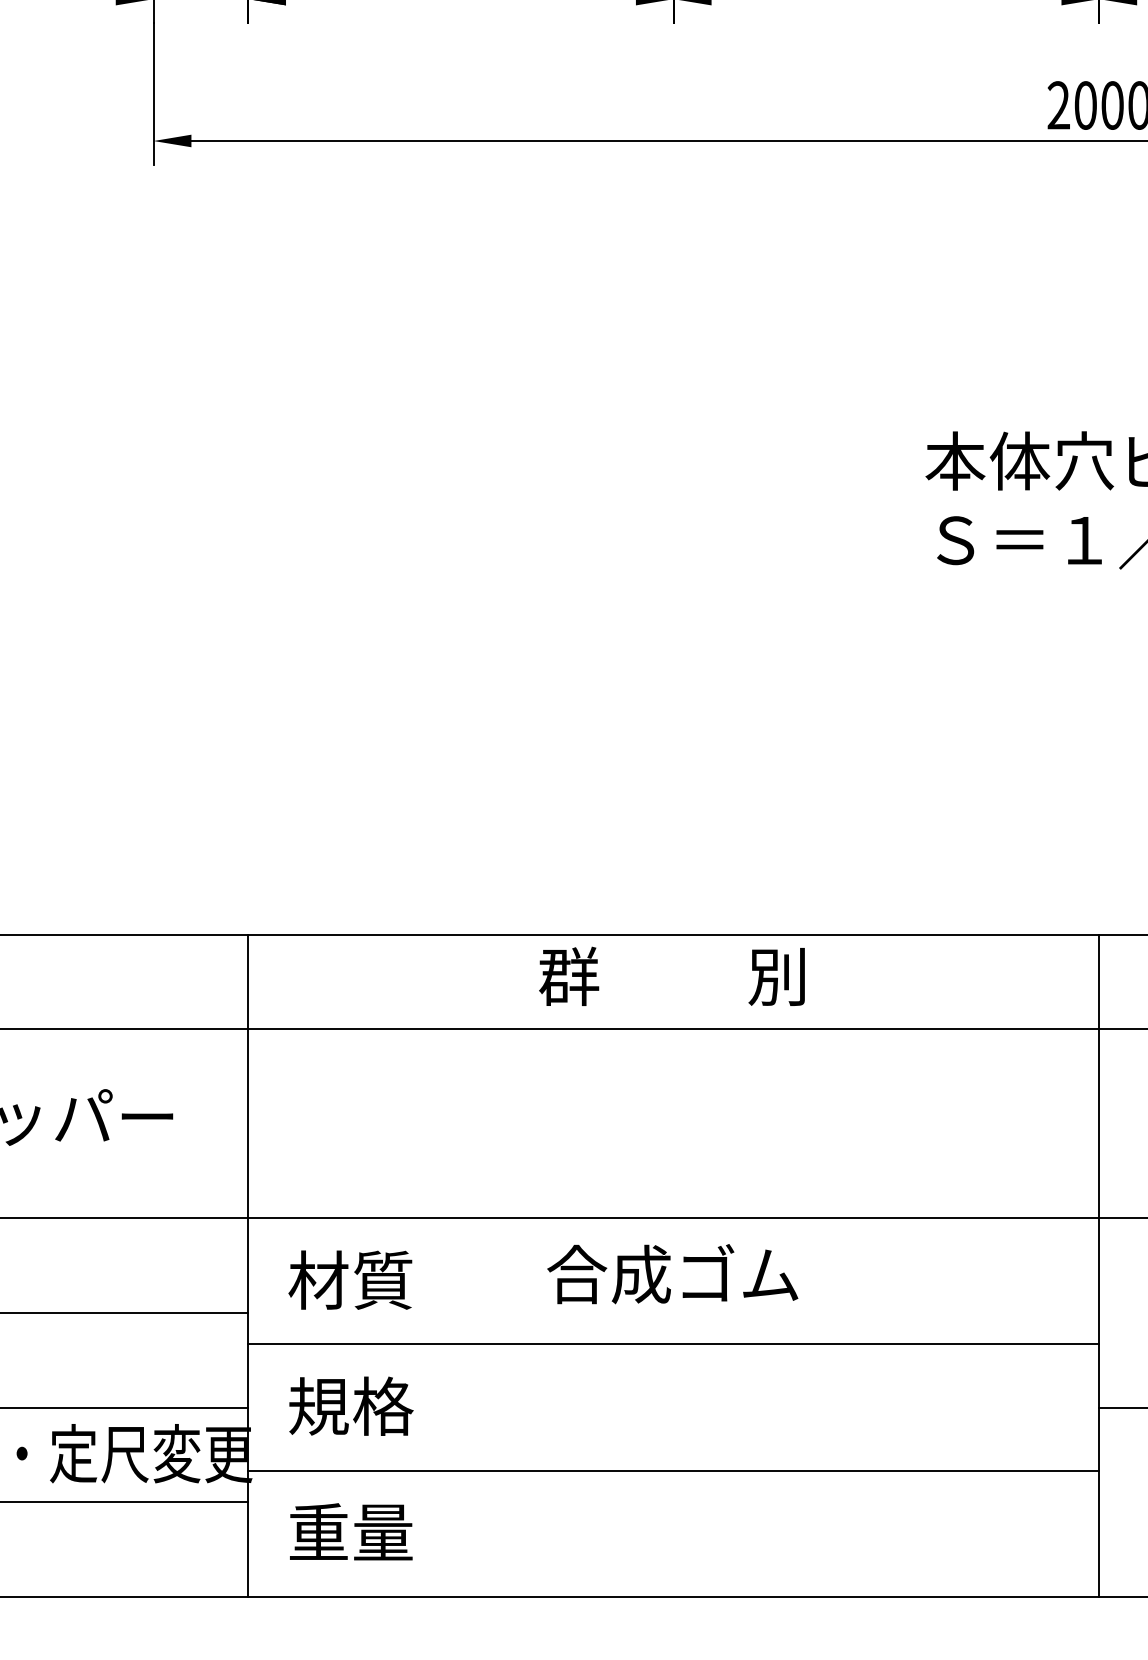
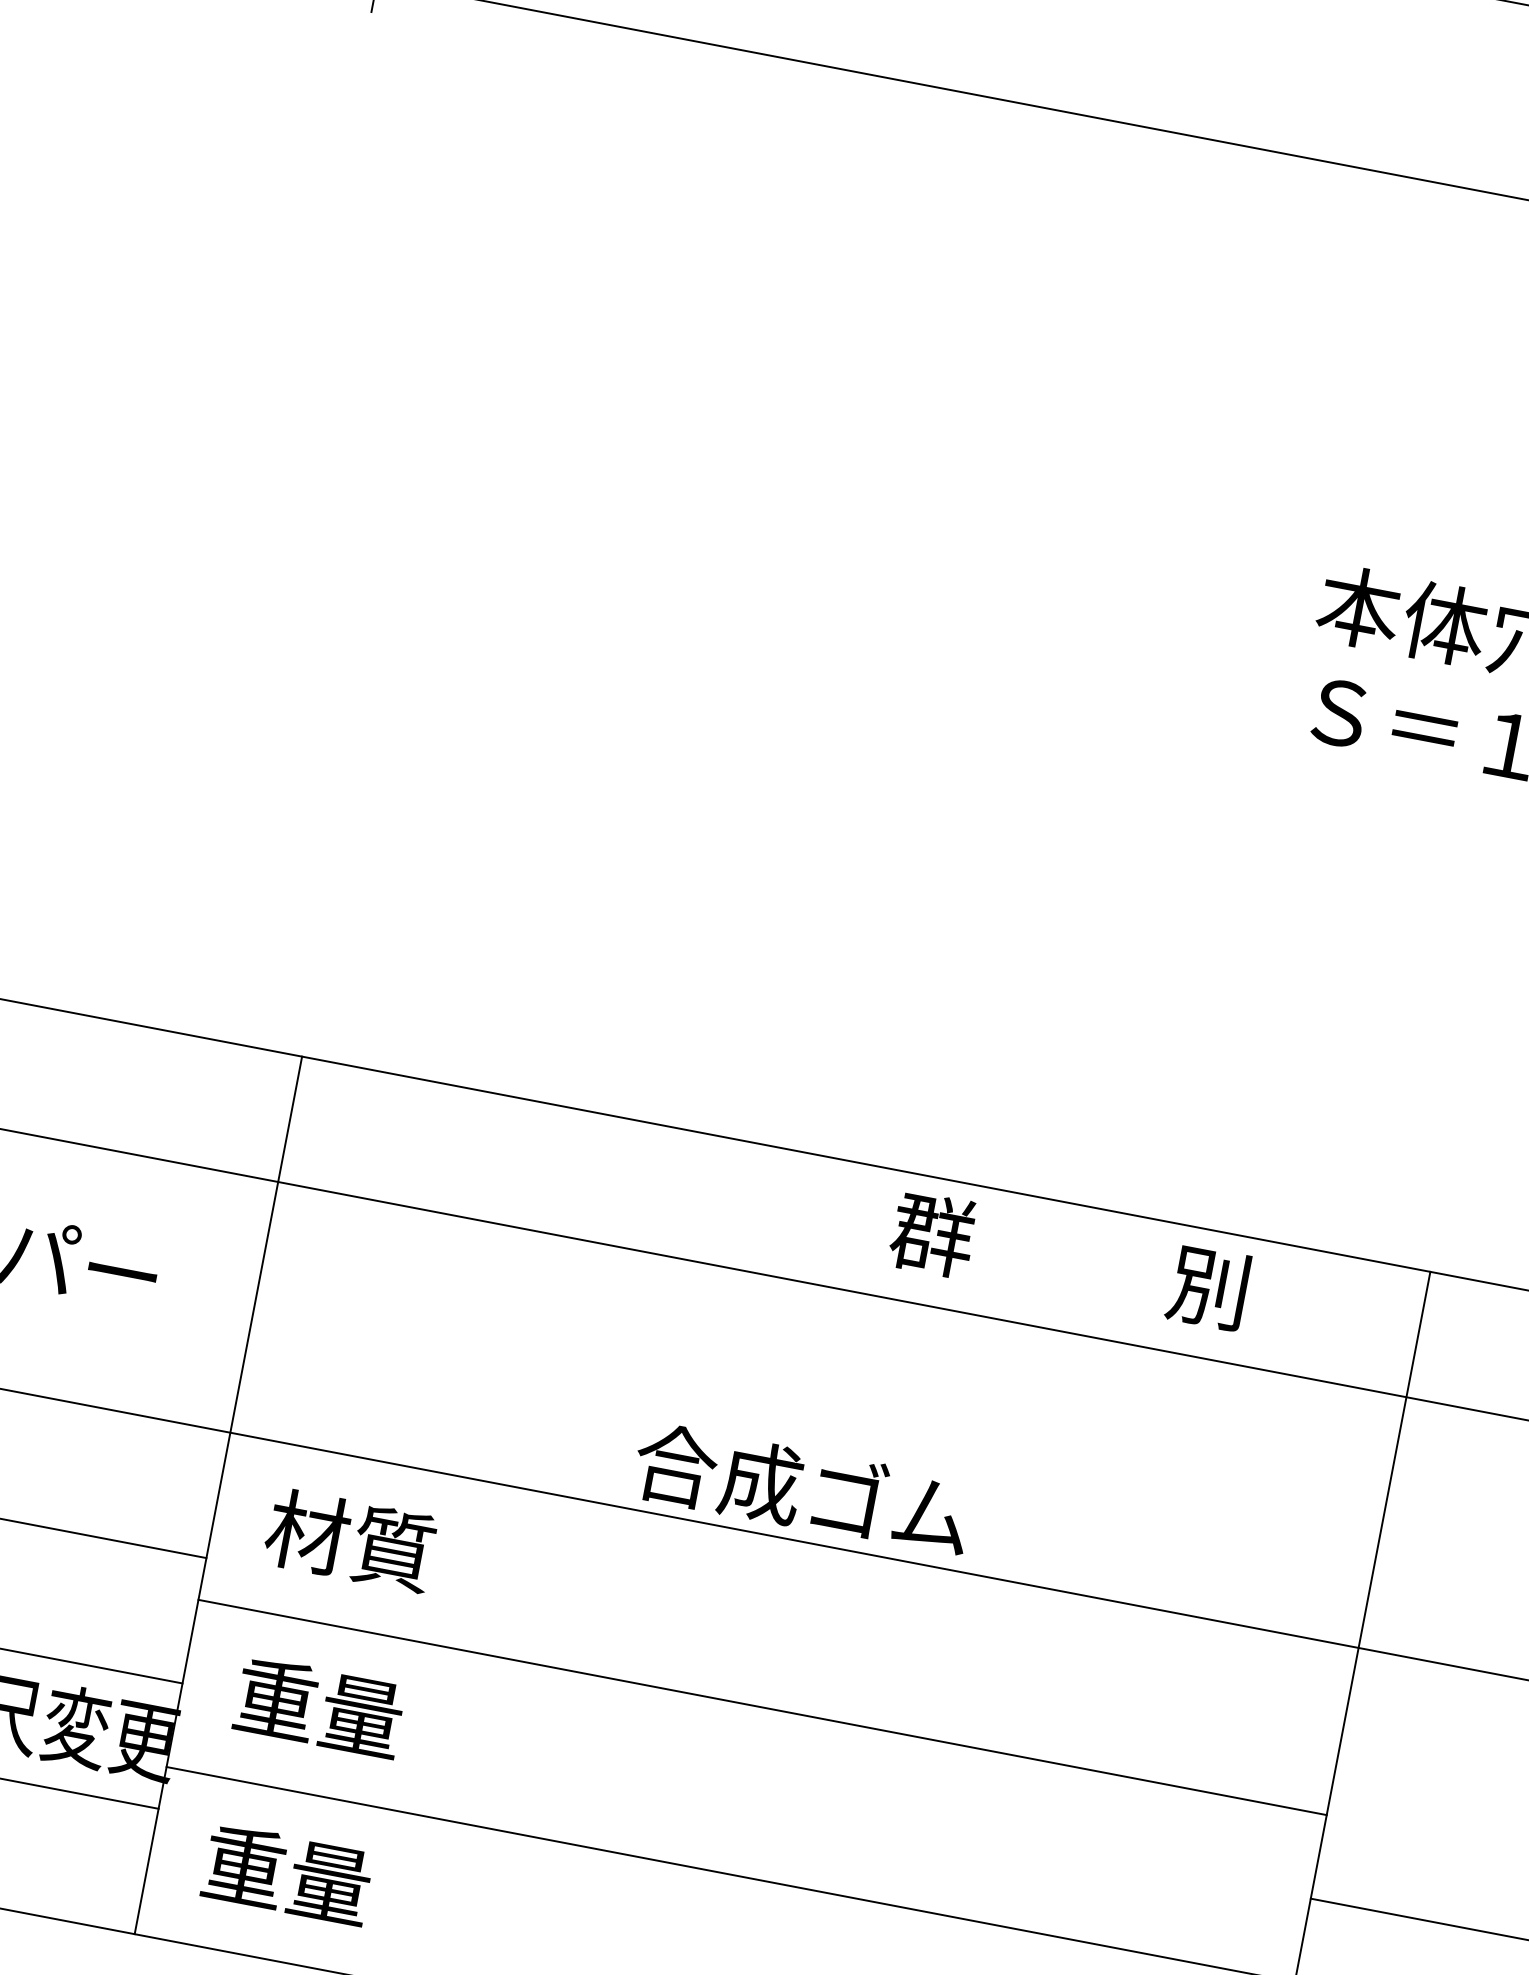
text: (671, 975) -> (1069, 1259), moved
text: (672, 1274) -> (802, 1489), moved
text: (351, 1405) -> (320, 1706), 規格 -> 重量

